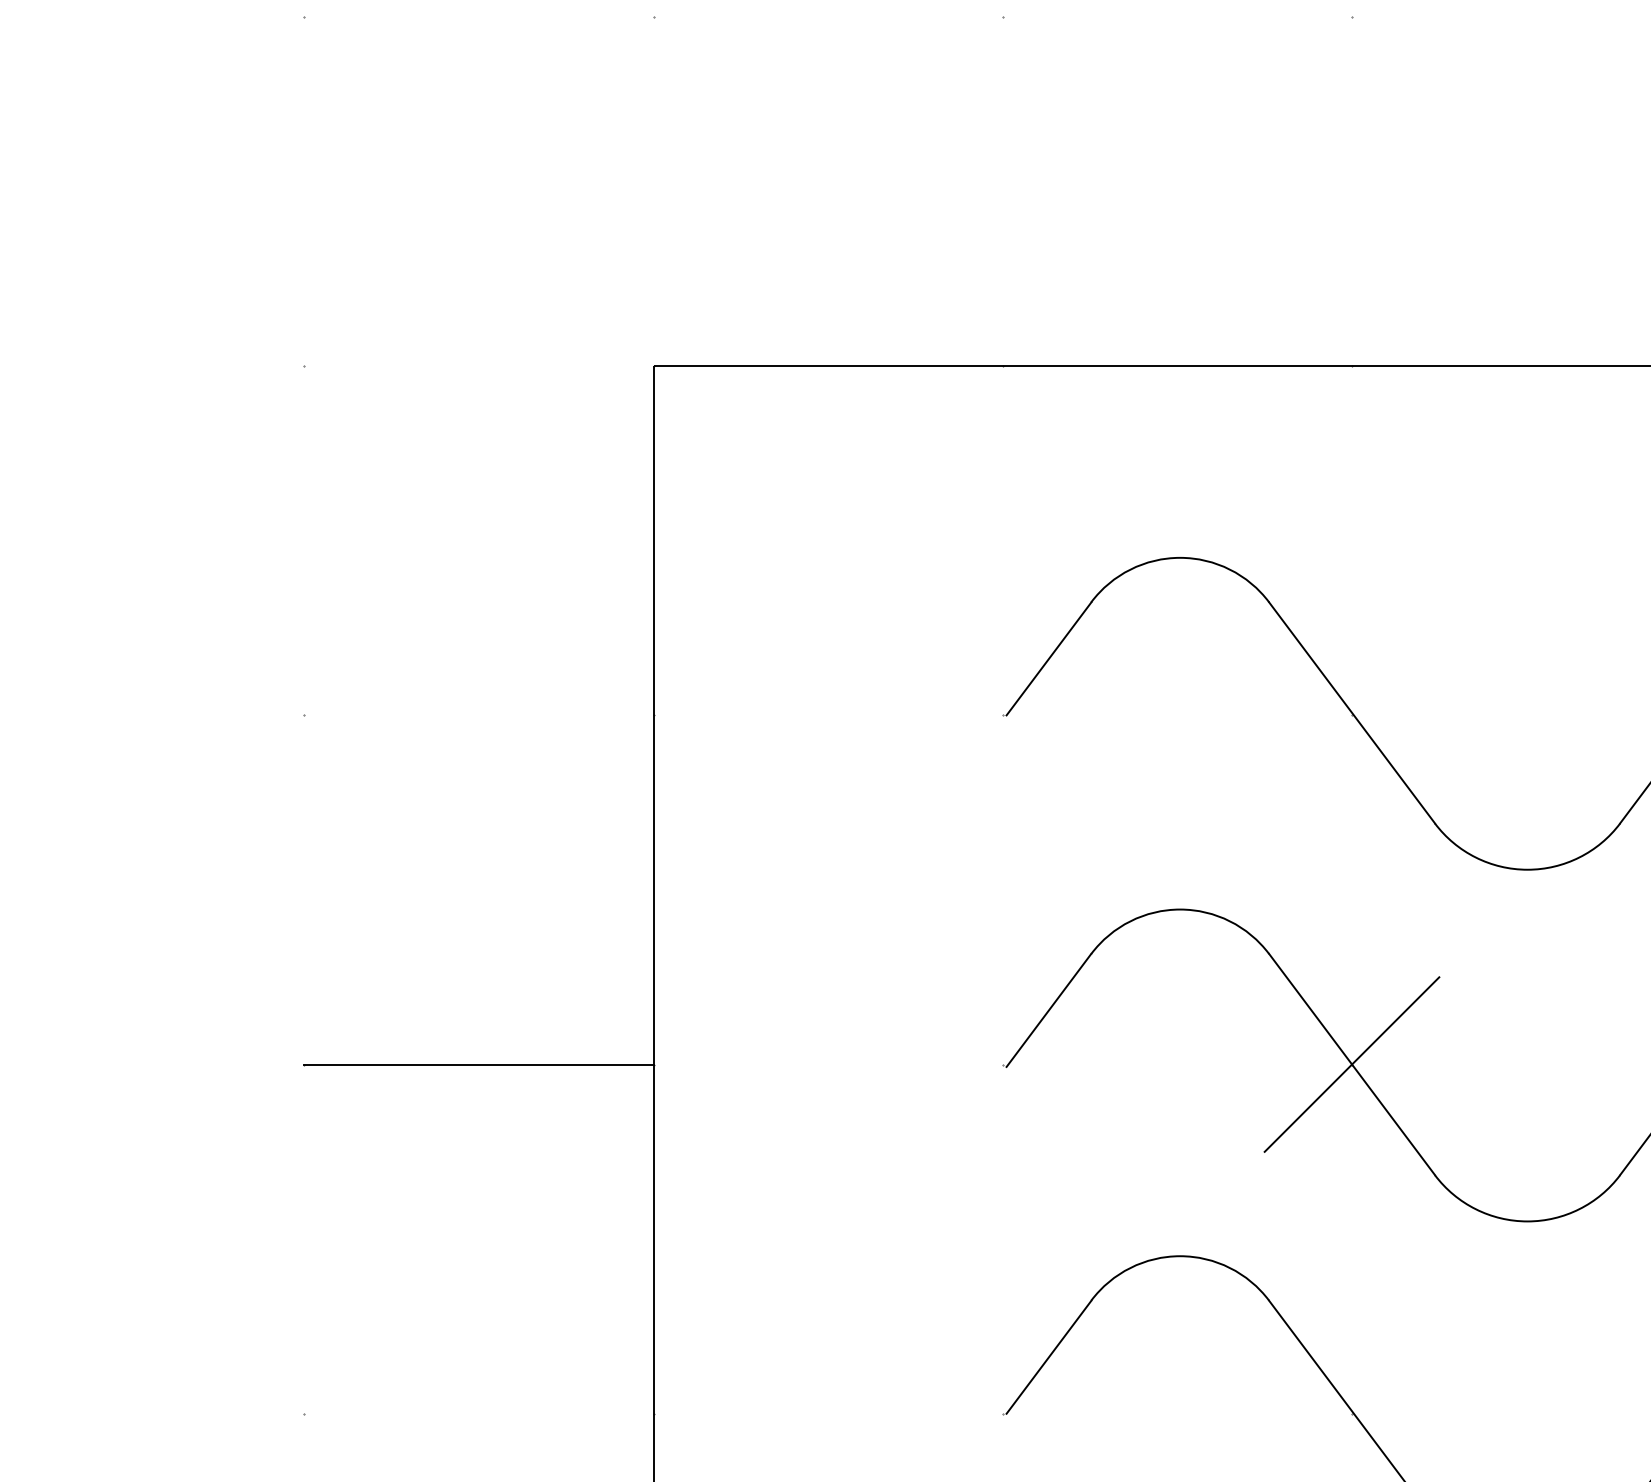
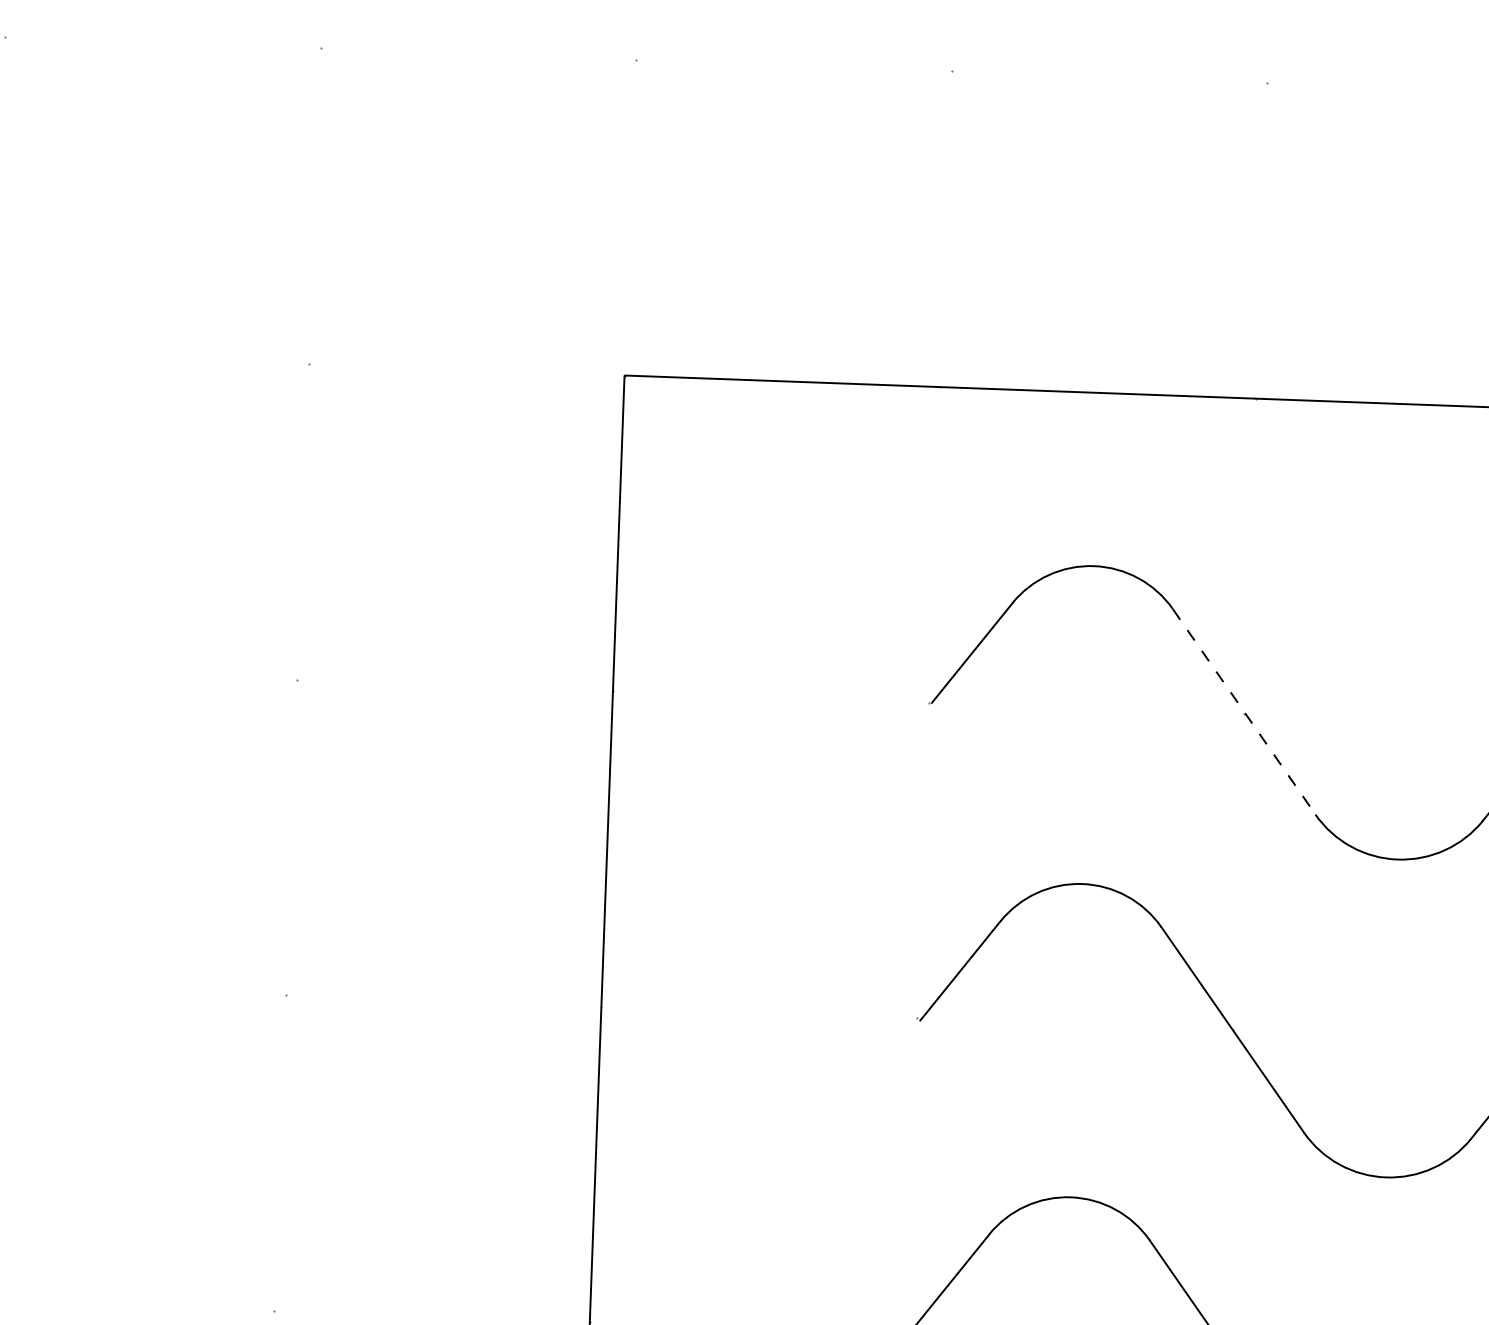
line: (1352, 713) -> (1244, 712), solid -> dashed
line: (478, 1064) -> (443, 1000), removed
line: (1351, 1064) -> (1232, 1029), removed

